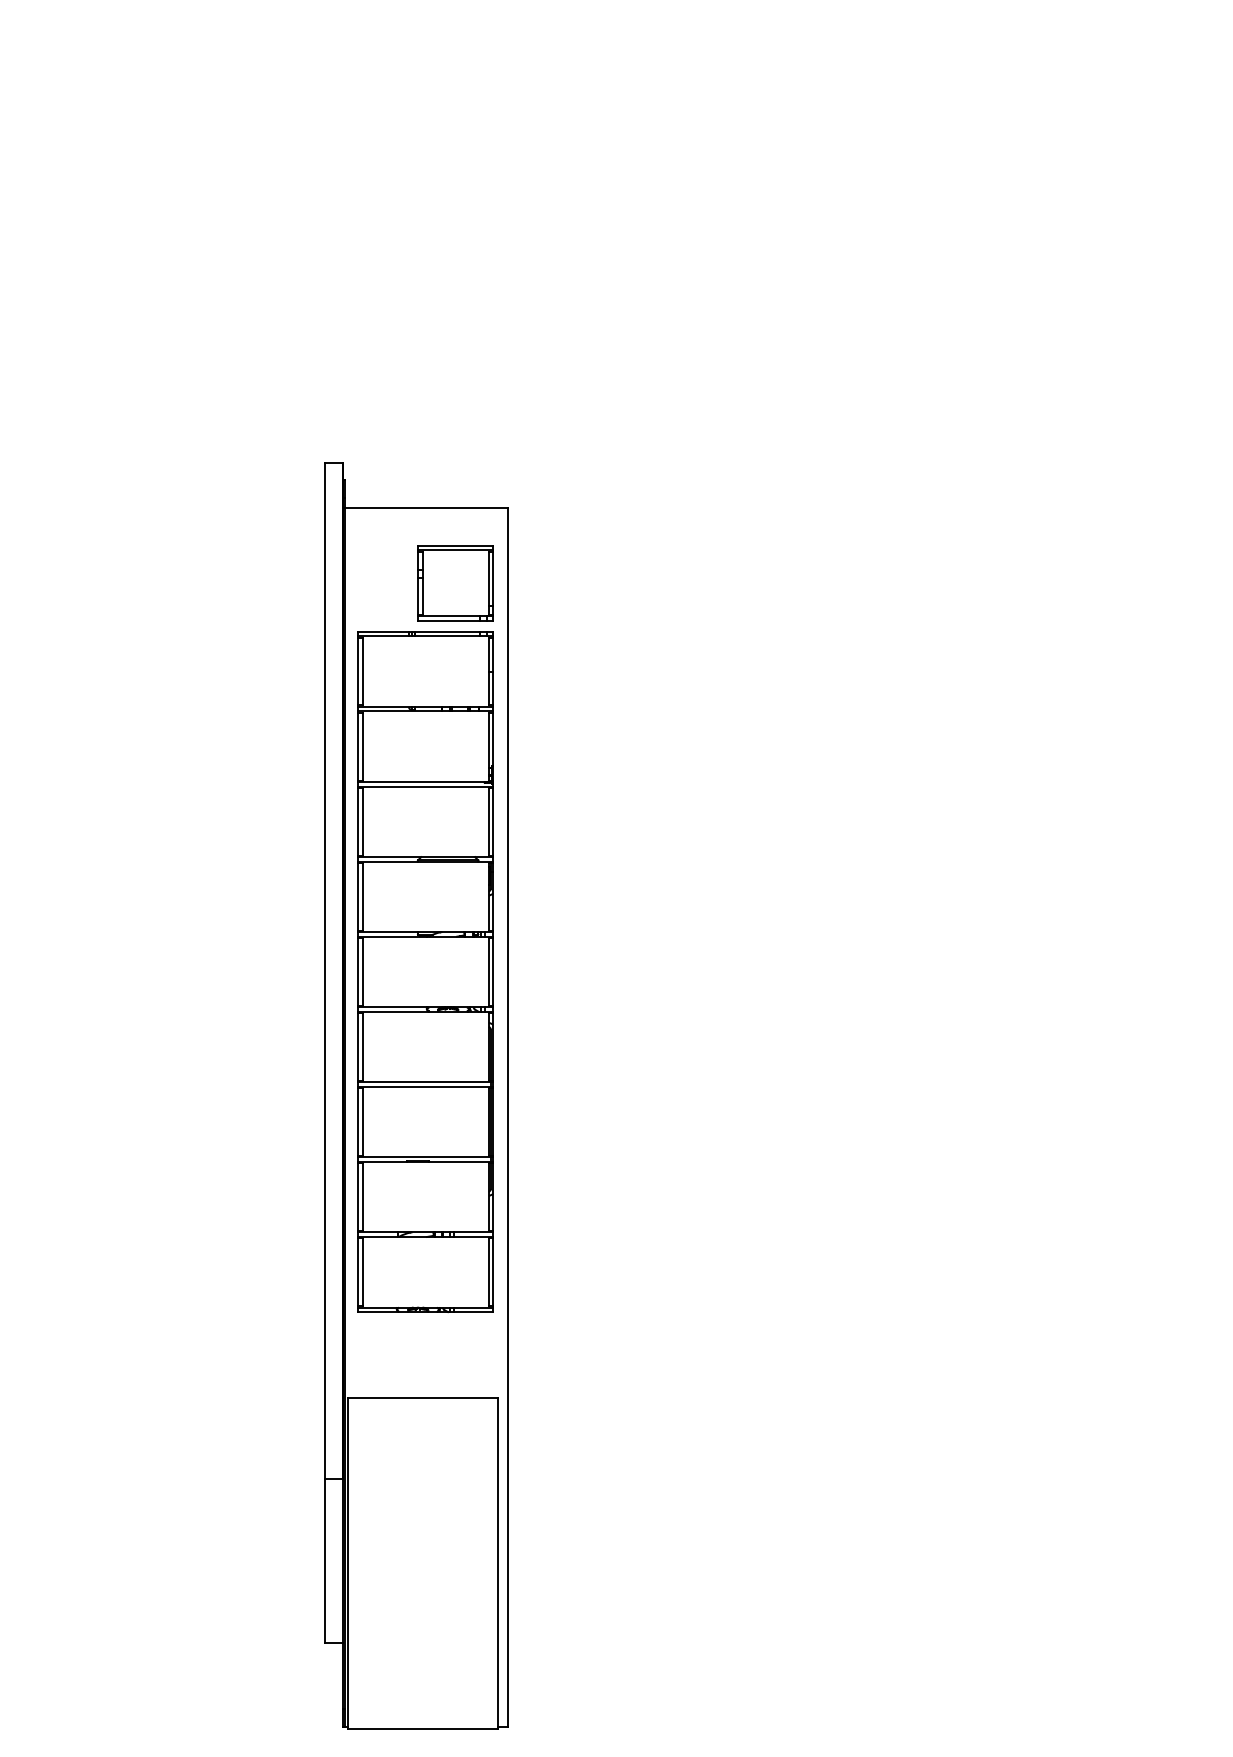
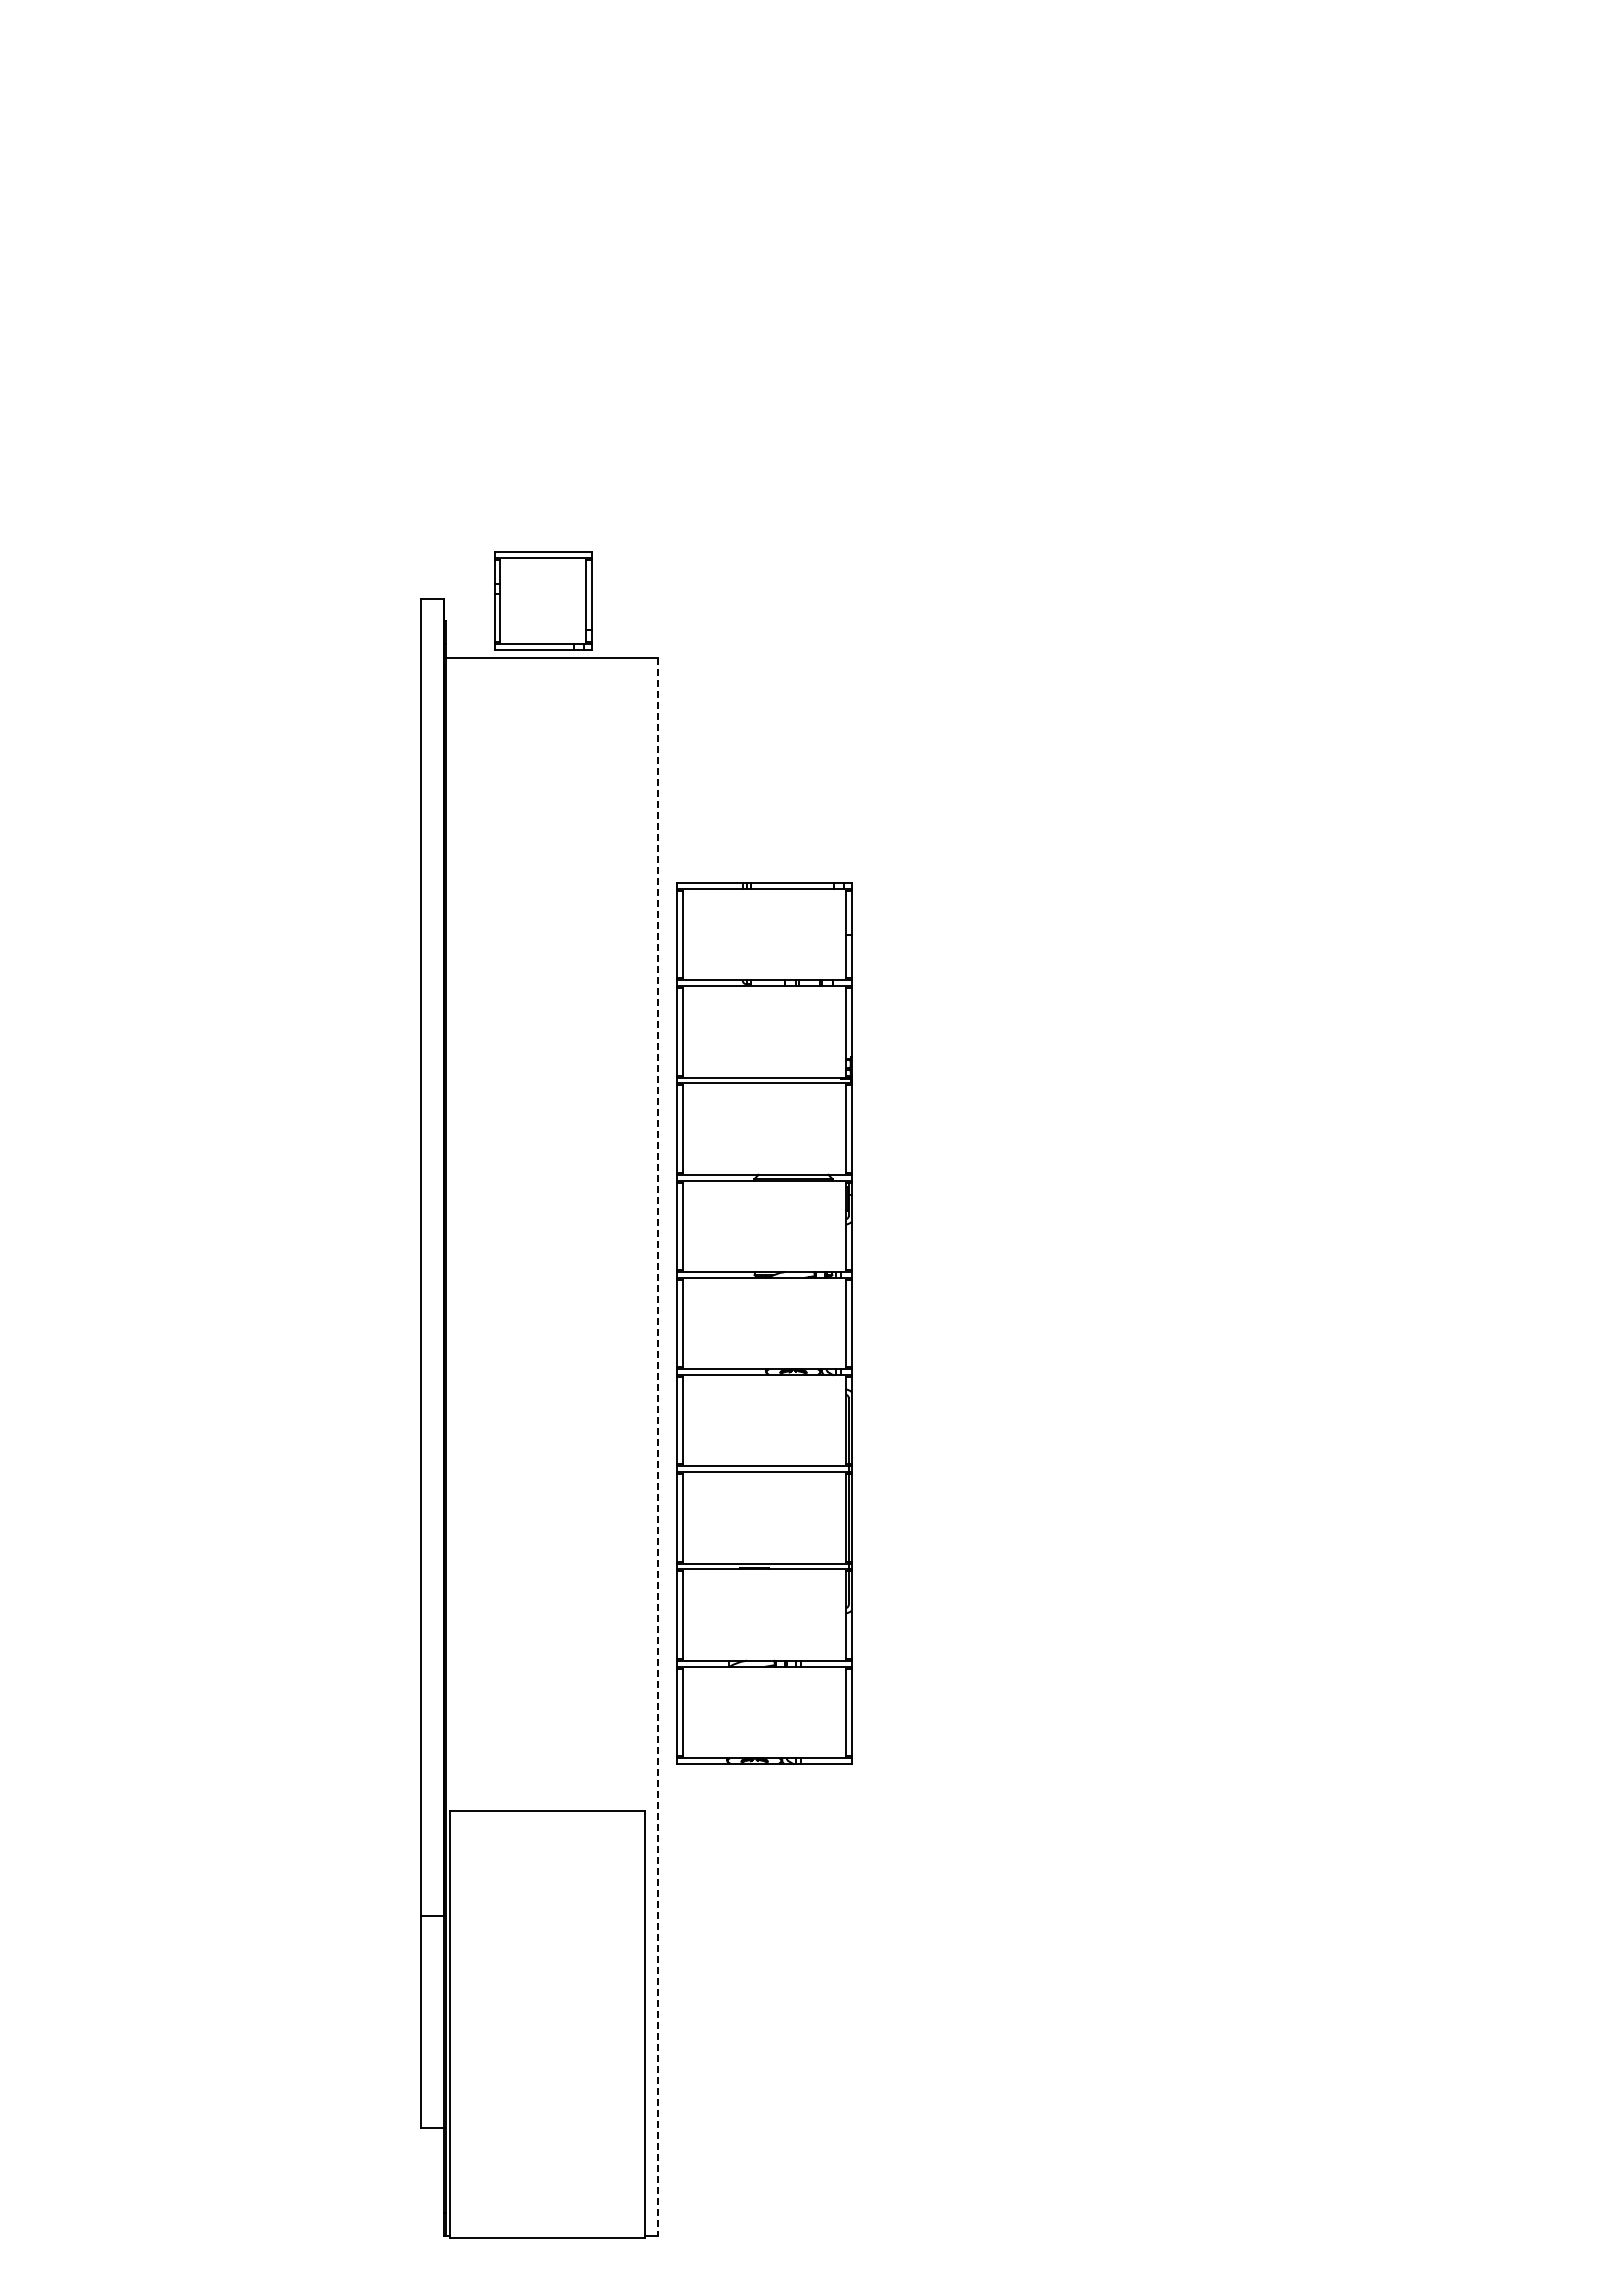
part: (455, 582) -> (543, 600), moved
part: (425, 971) -> (764, 1323), moved
line: (508, 1117) -> (658, 1447), solid -> dashed

